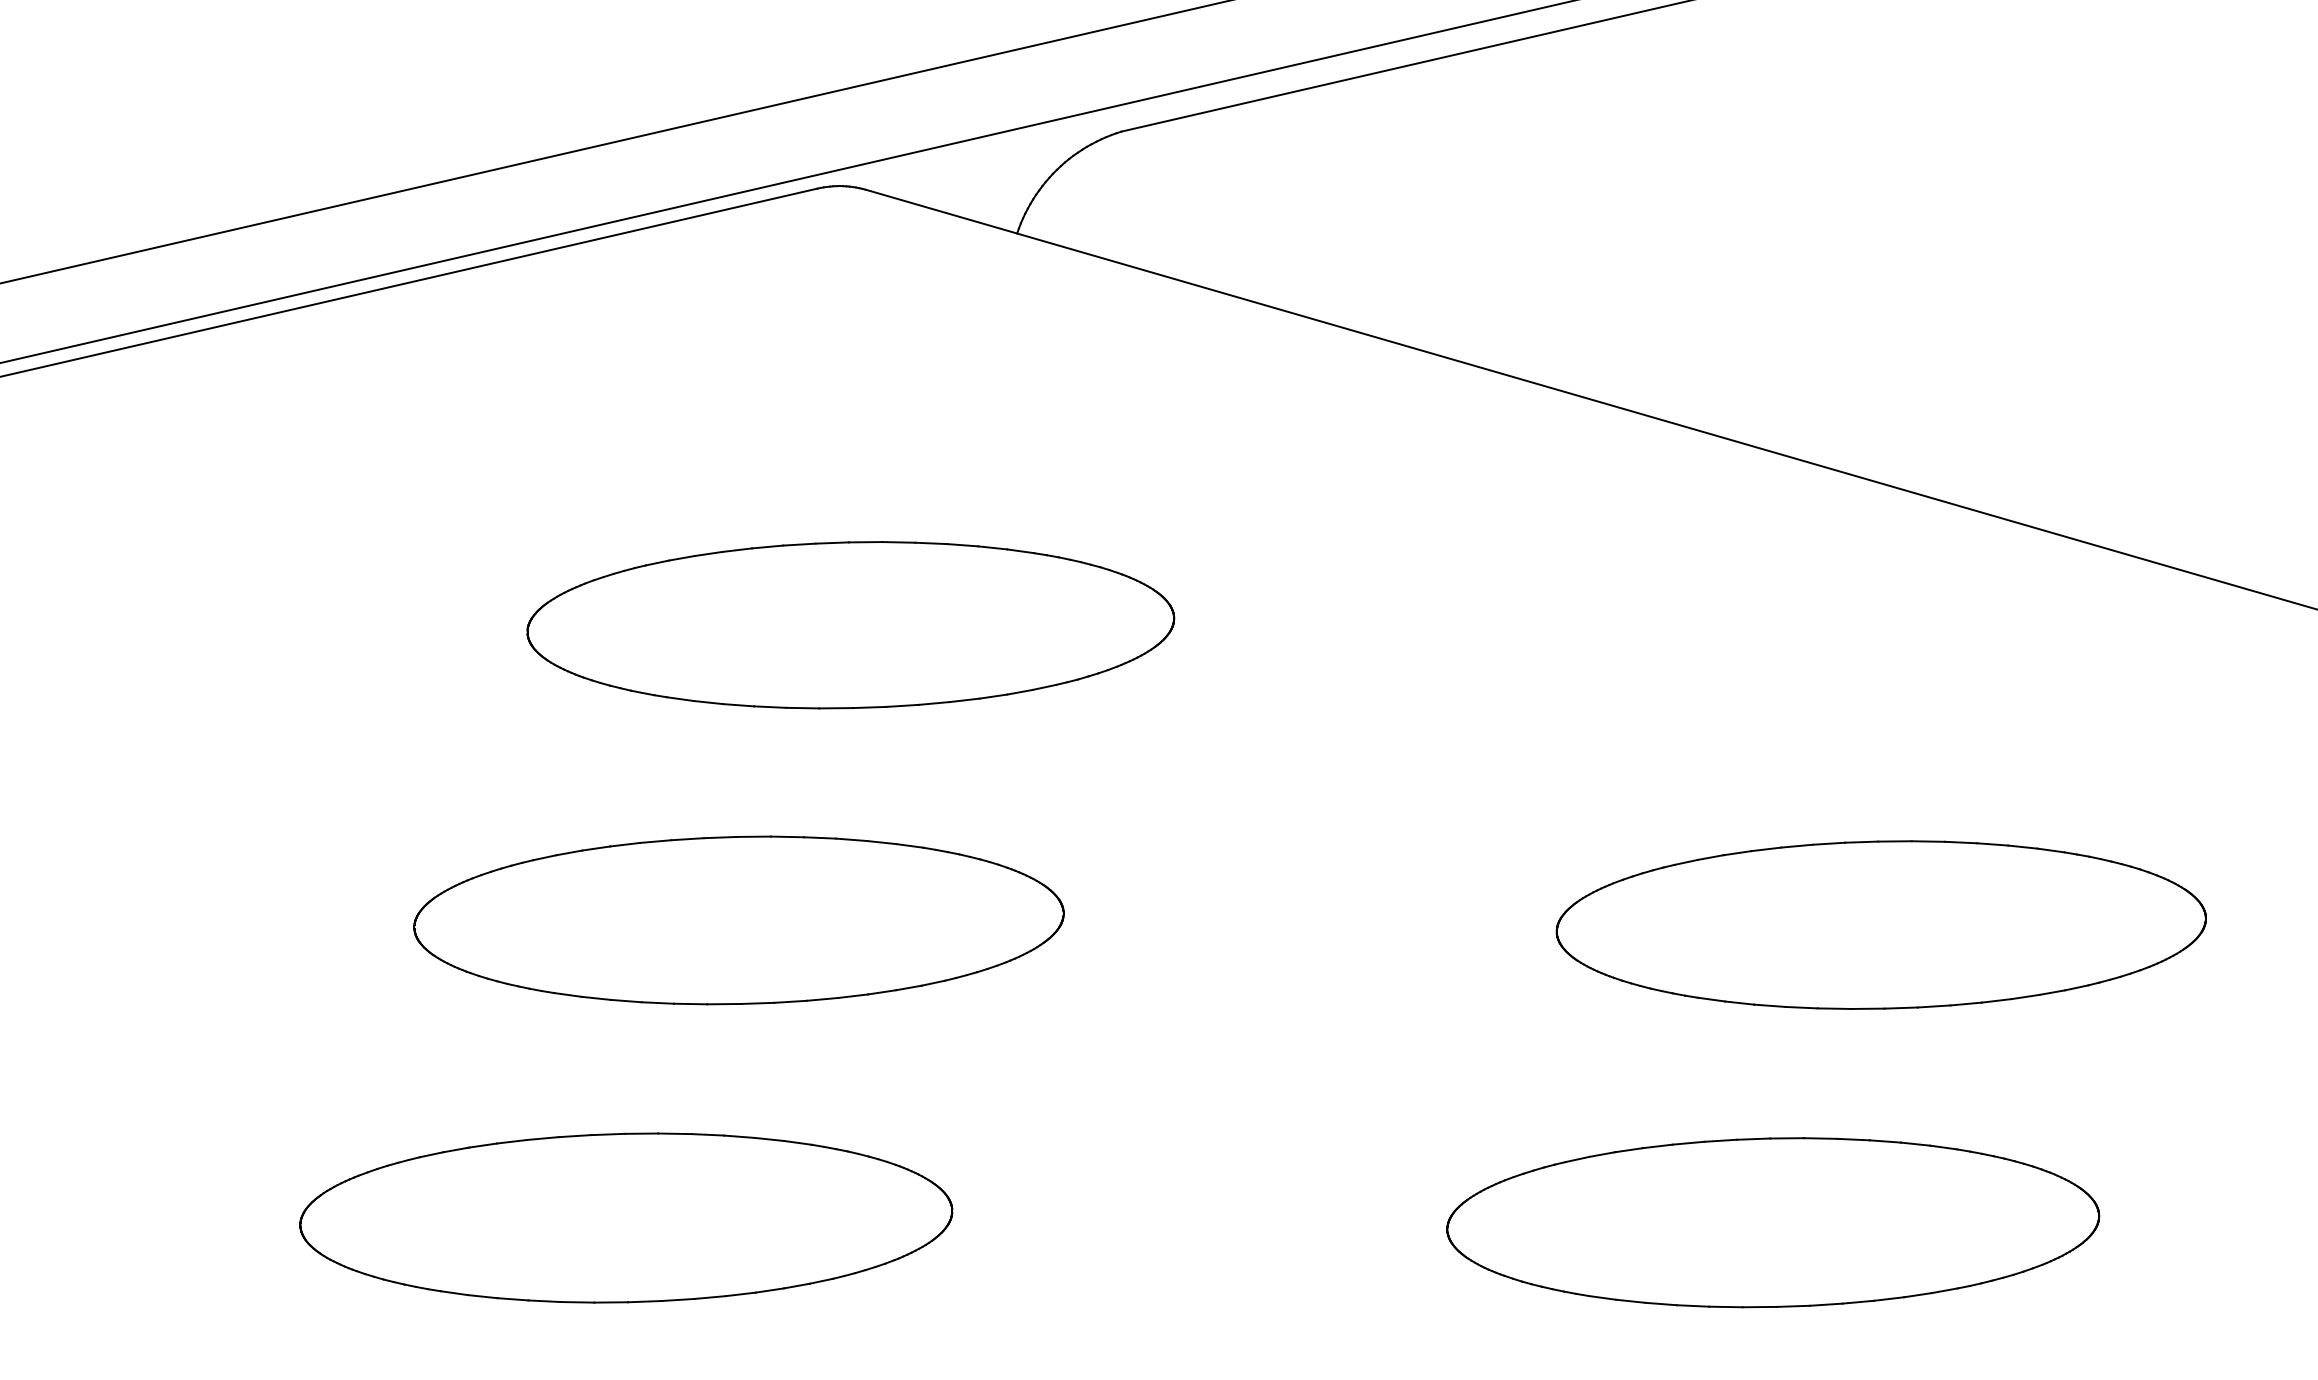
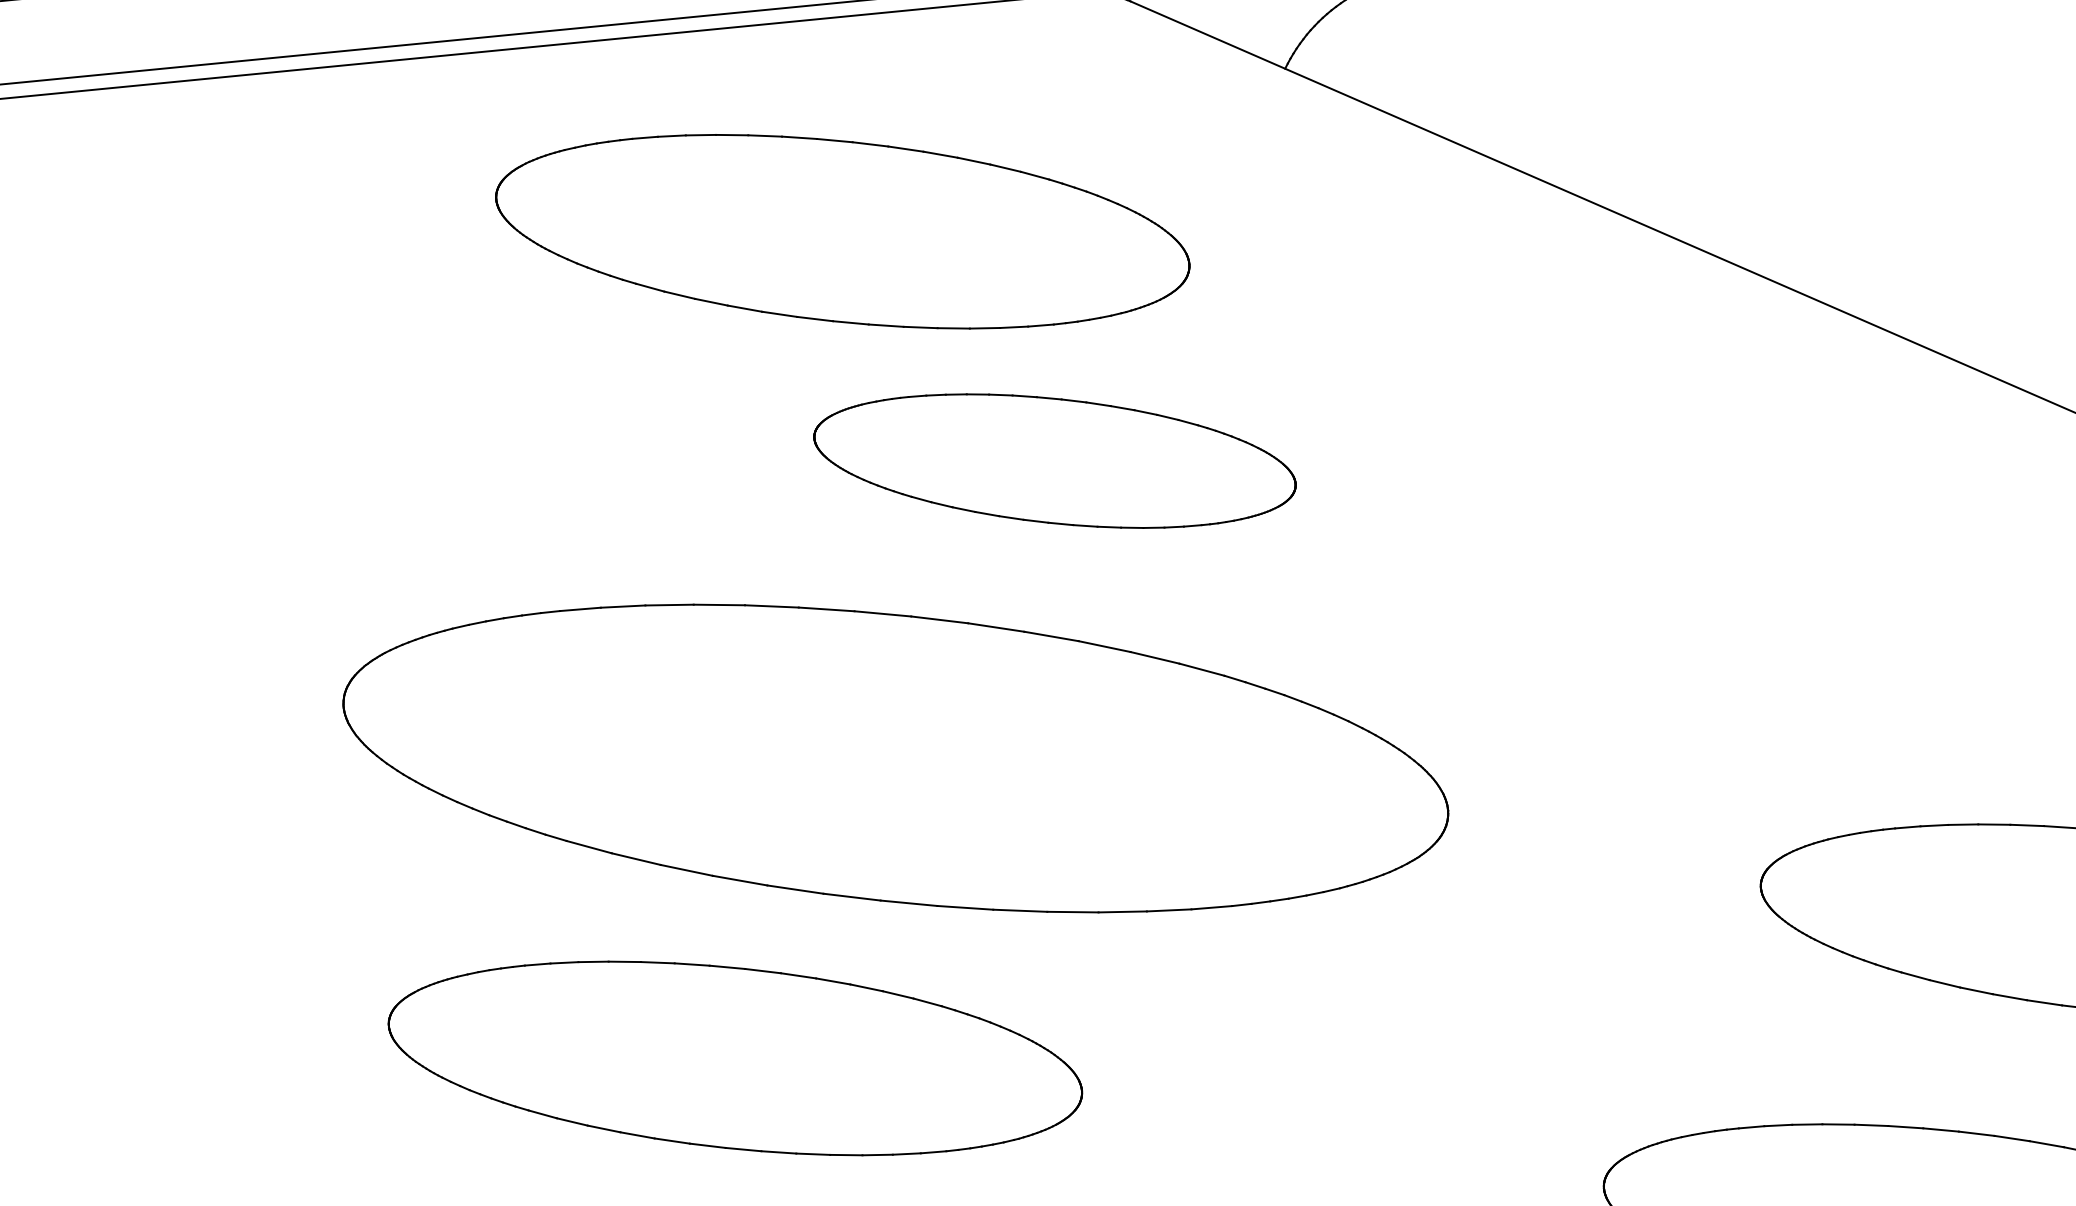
part: (626, 437) -> (843, 231), added
part: (850, 625) -> (1054, 461), size x0.7
part: (738, 920) -> (895, 758), size x1.6

